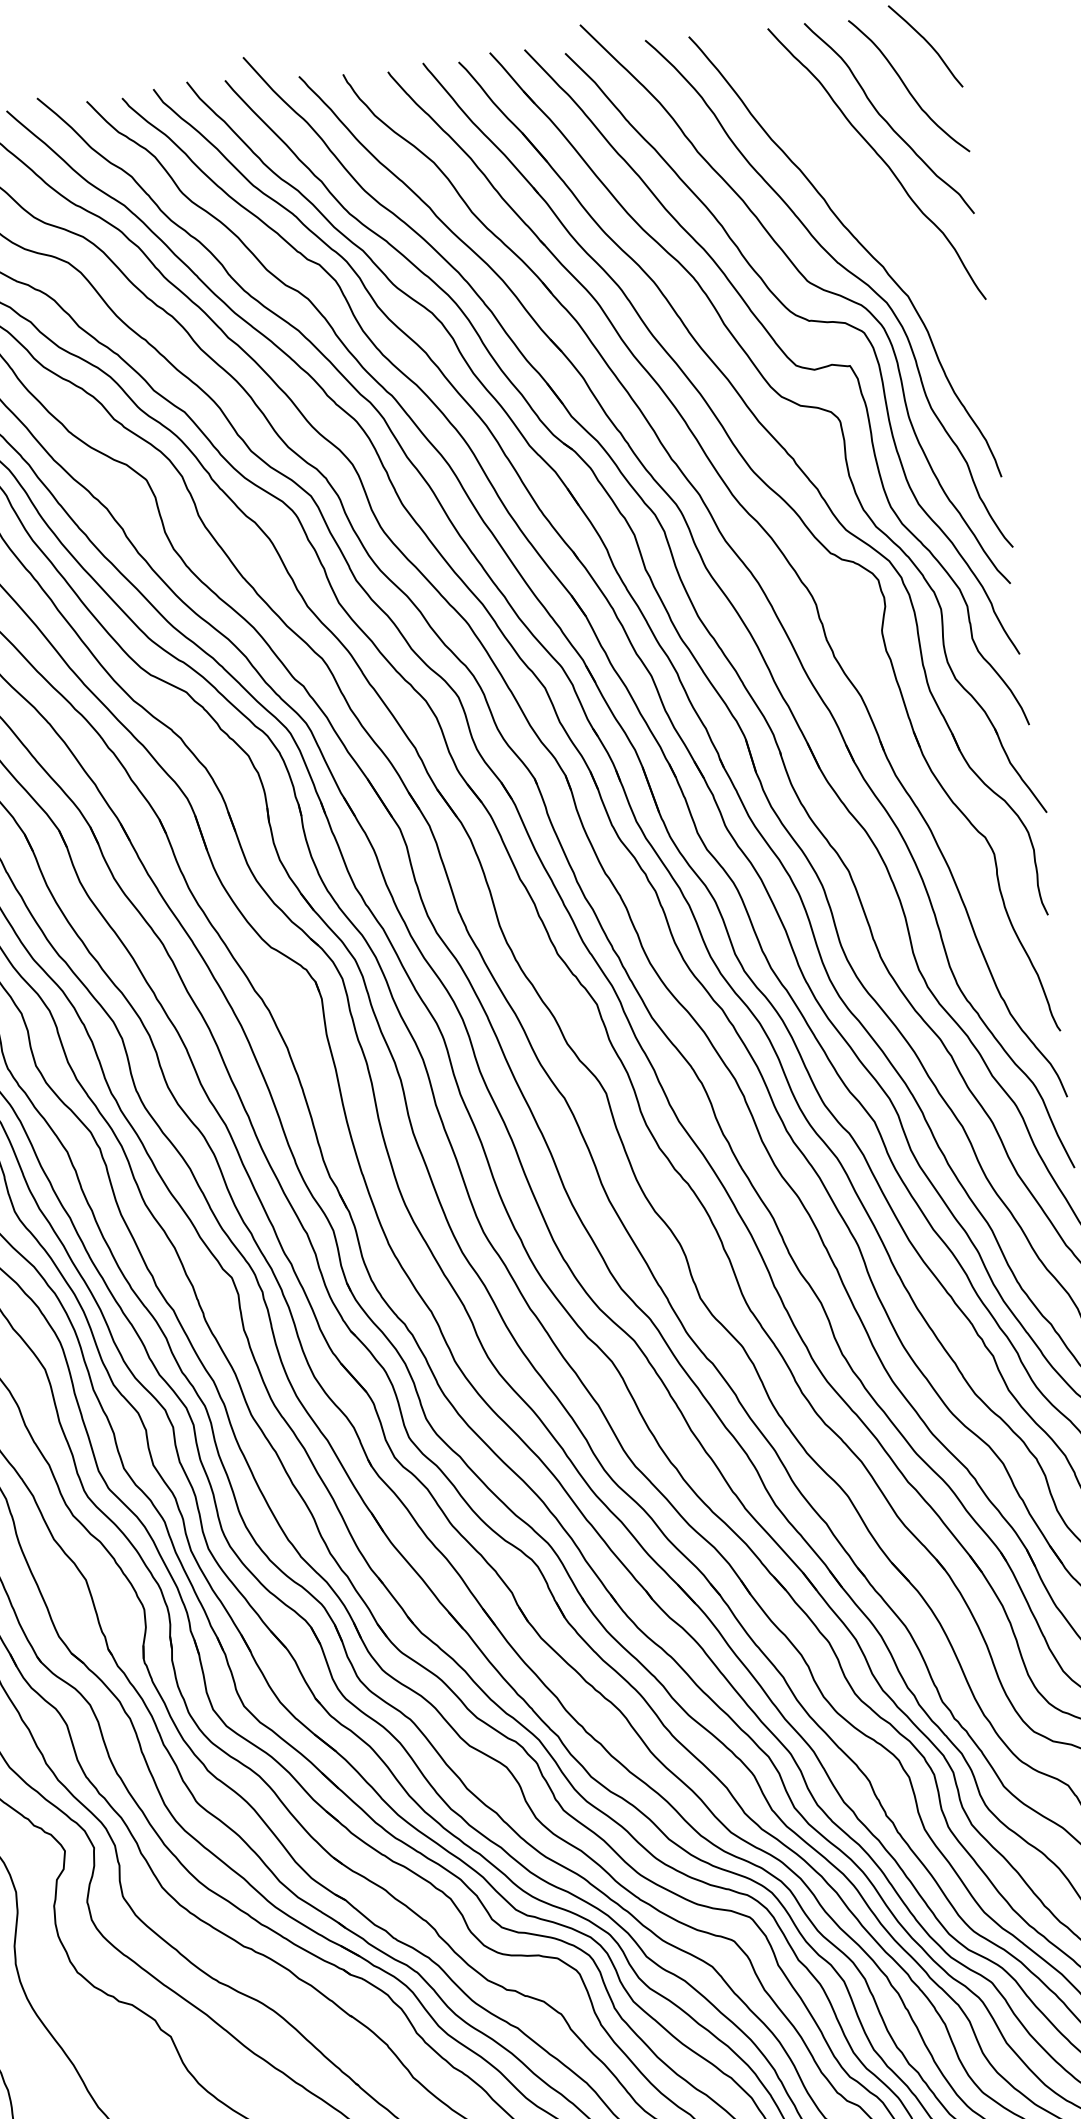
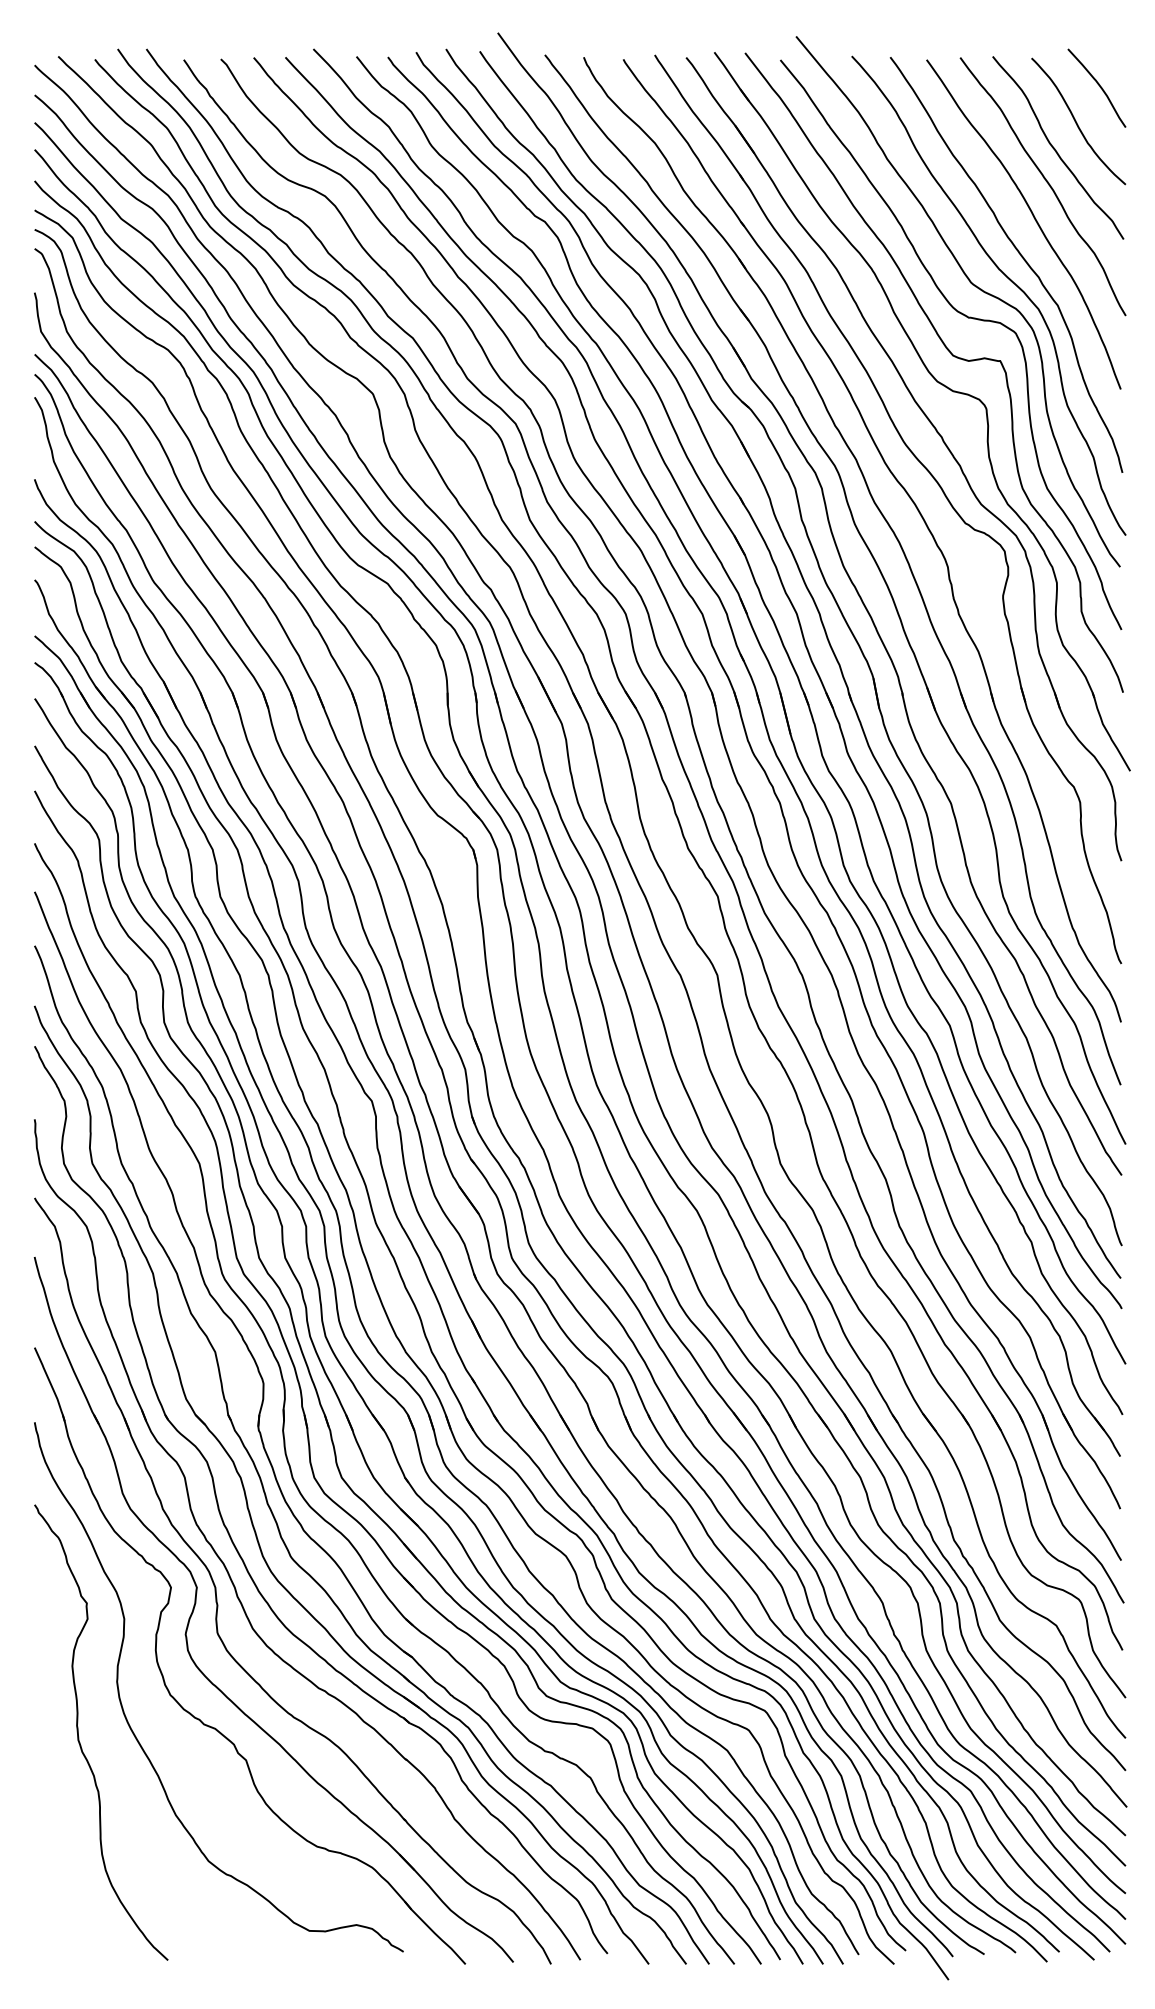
curve: (868, 198) -> (1032, 216), added

